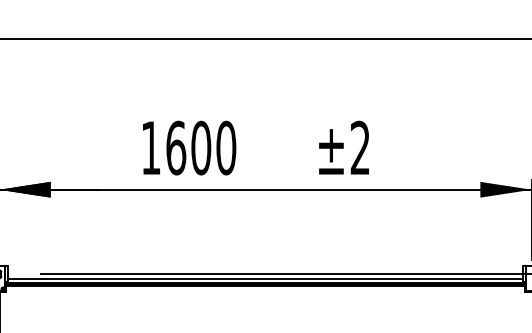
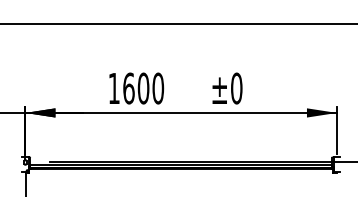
text: (359, 147) -> (236, 88), ±2 -> ±0

